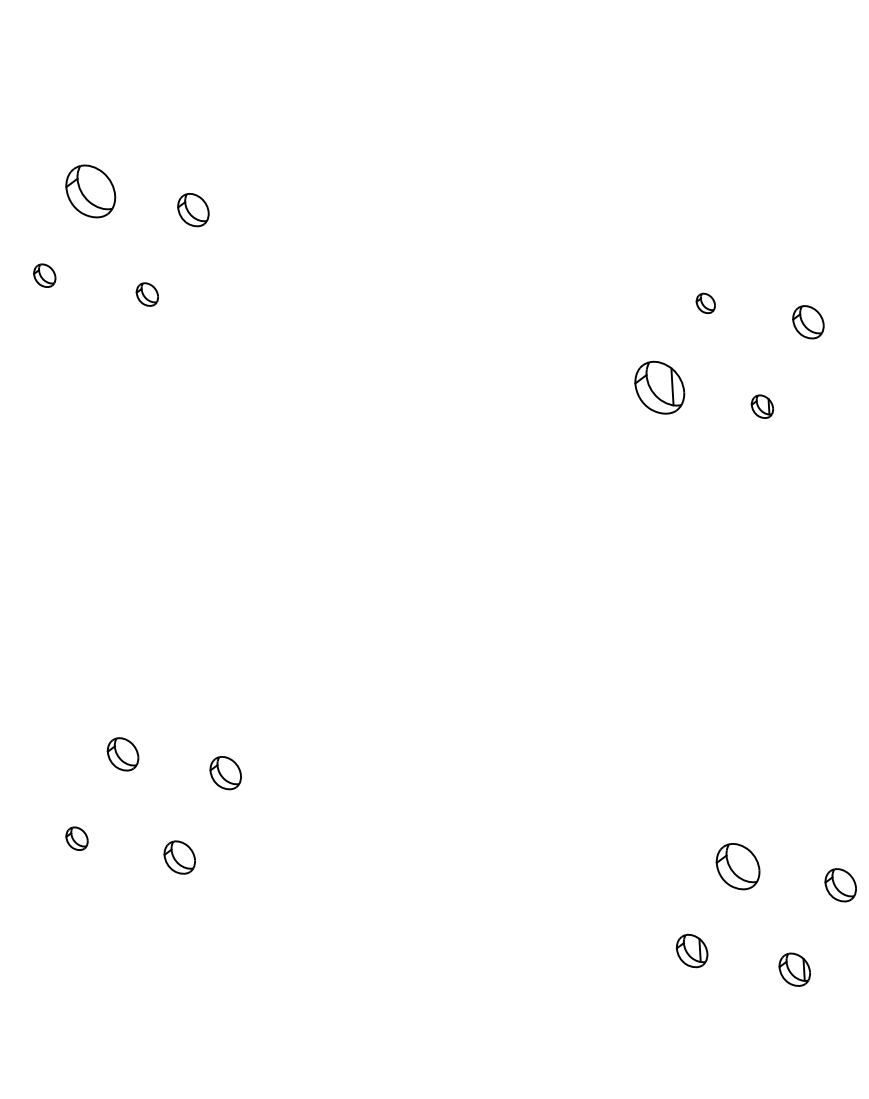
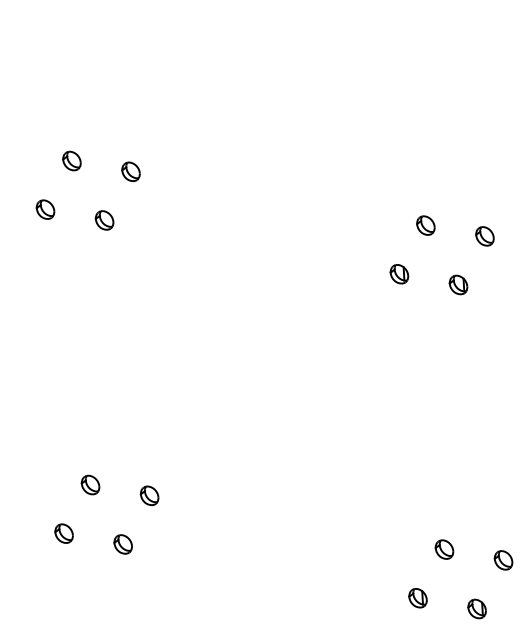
part: (89, 190) -> (71, 160), size x0.62
part: (44, 275) -> (45, 209), size x1.43
part: (147, 294) -> (104, 220), size x1.43
part: (705, 303) -> (425, 225), size x1.67
part: (659, 388) -> (399, 274), size x0.62
part: (762, 405) -> (458, 284), size x1.43
part: (76, 838) -> (63, 533), size x1.43
part: (738, 866) -> (444, 549), size x0.71

